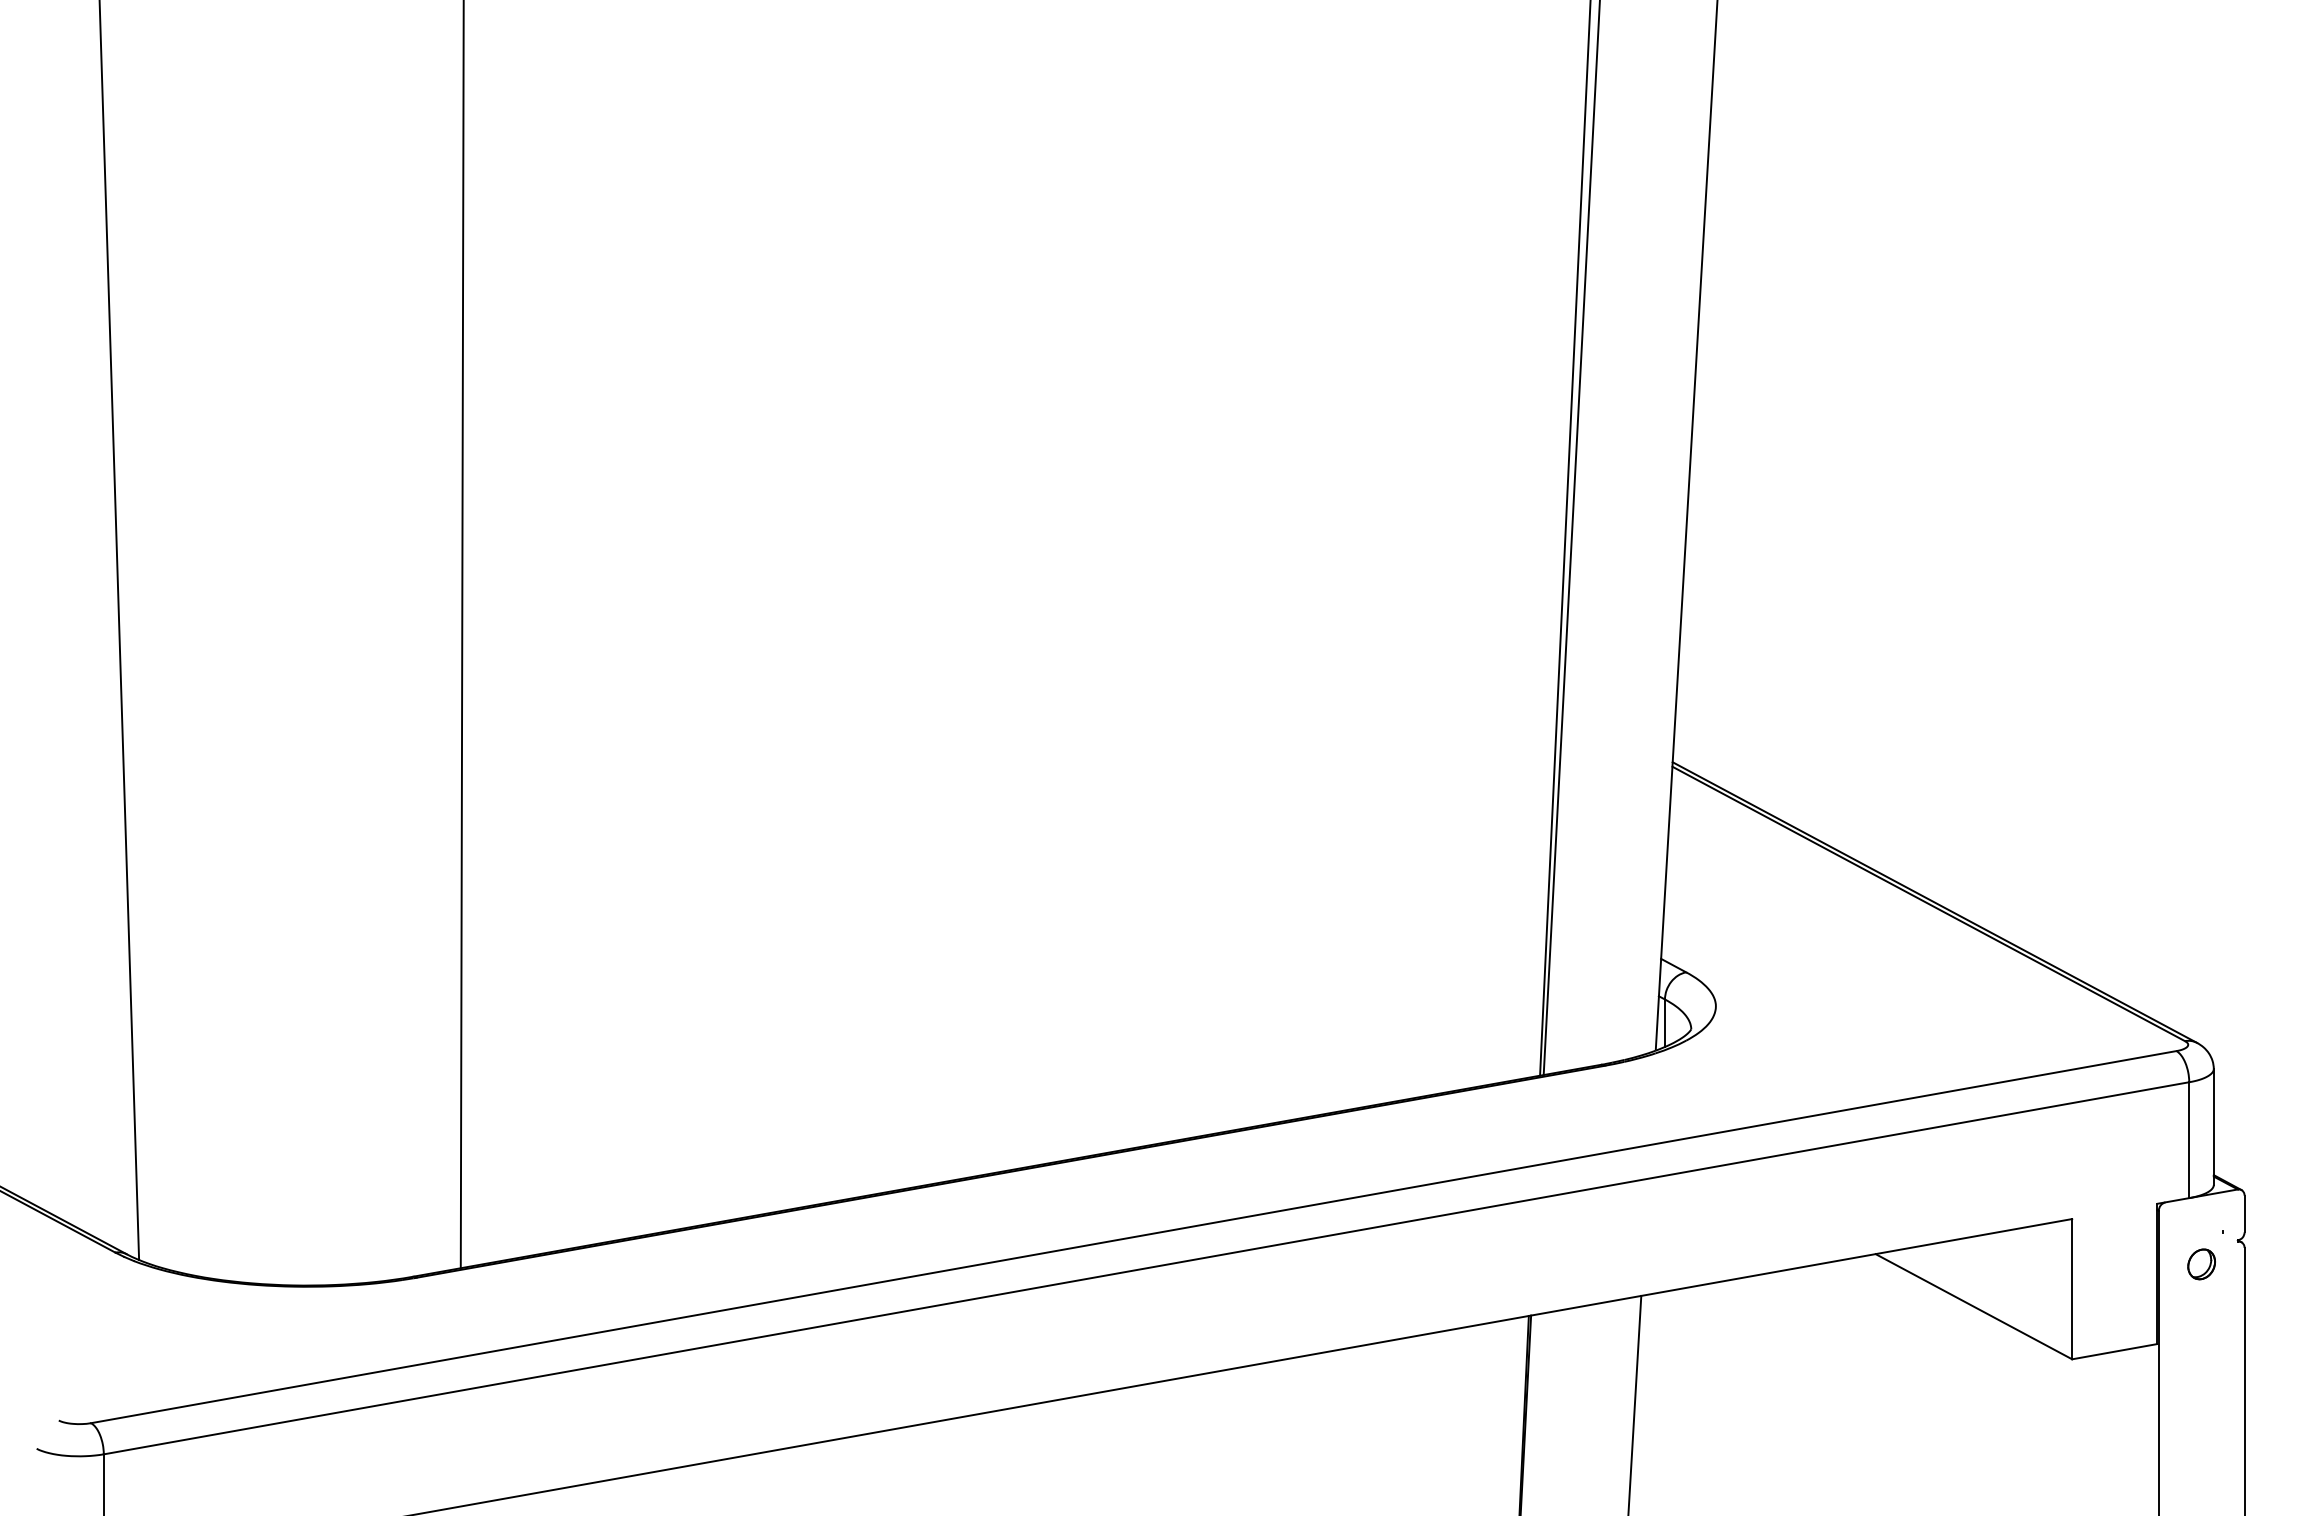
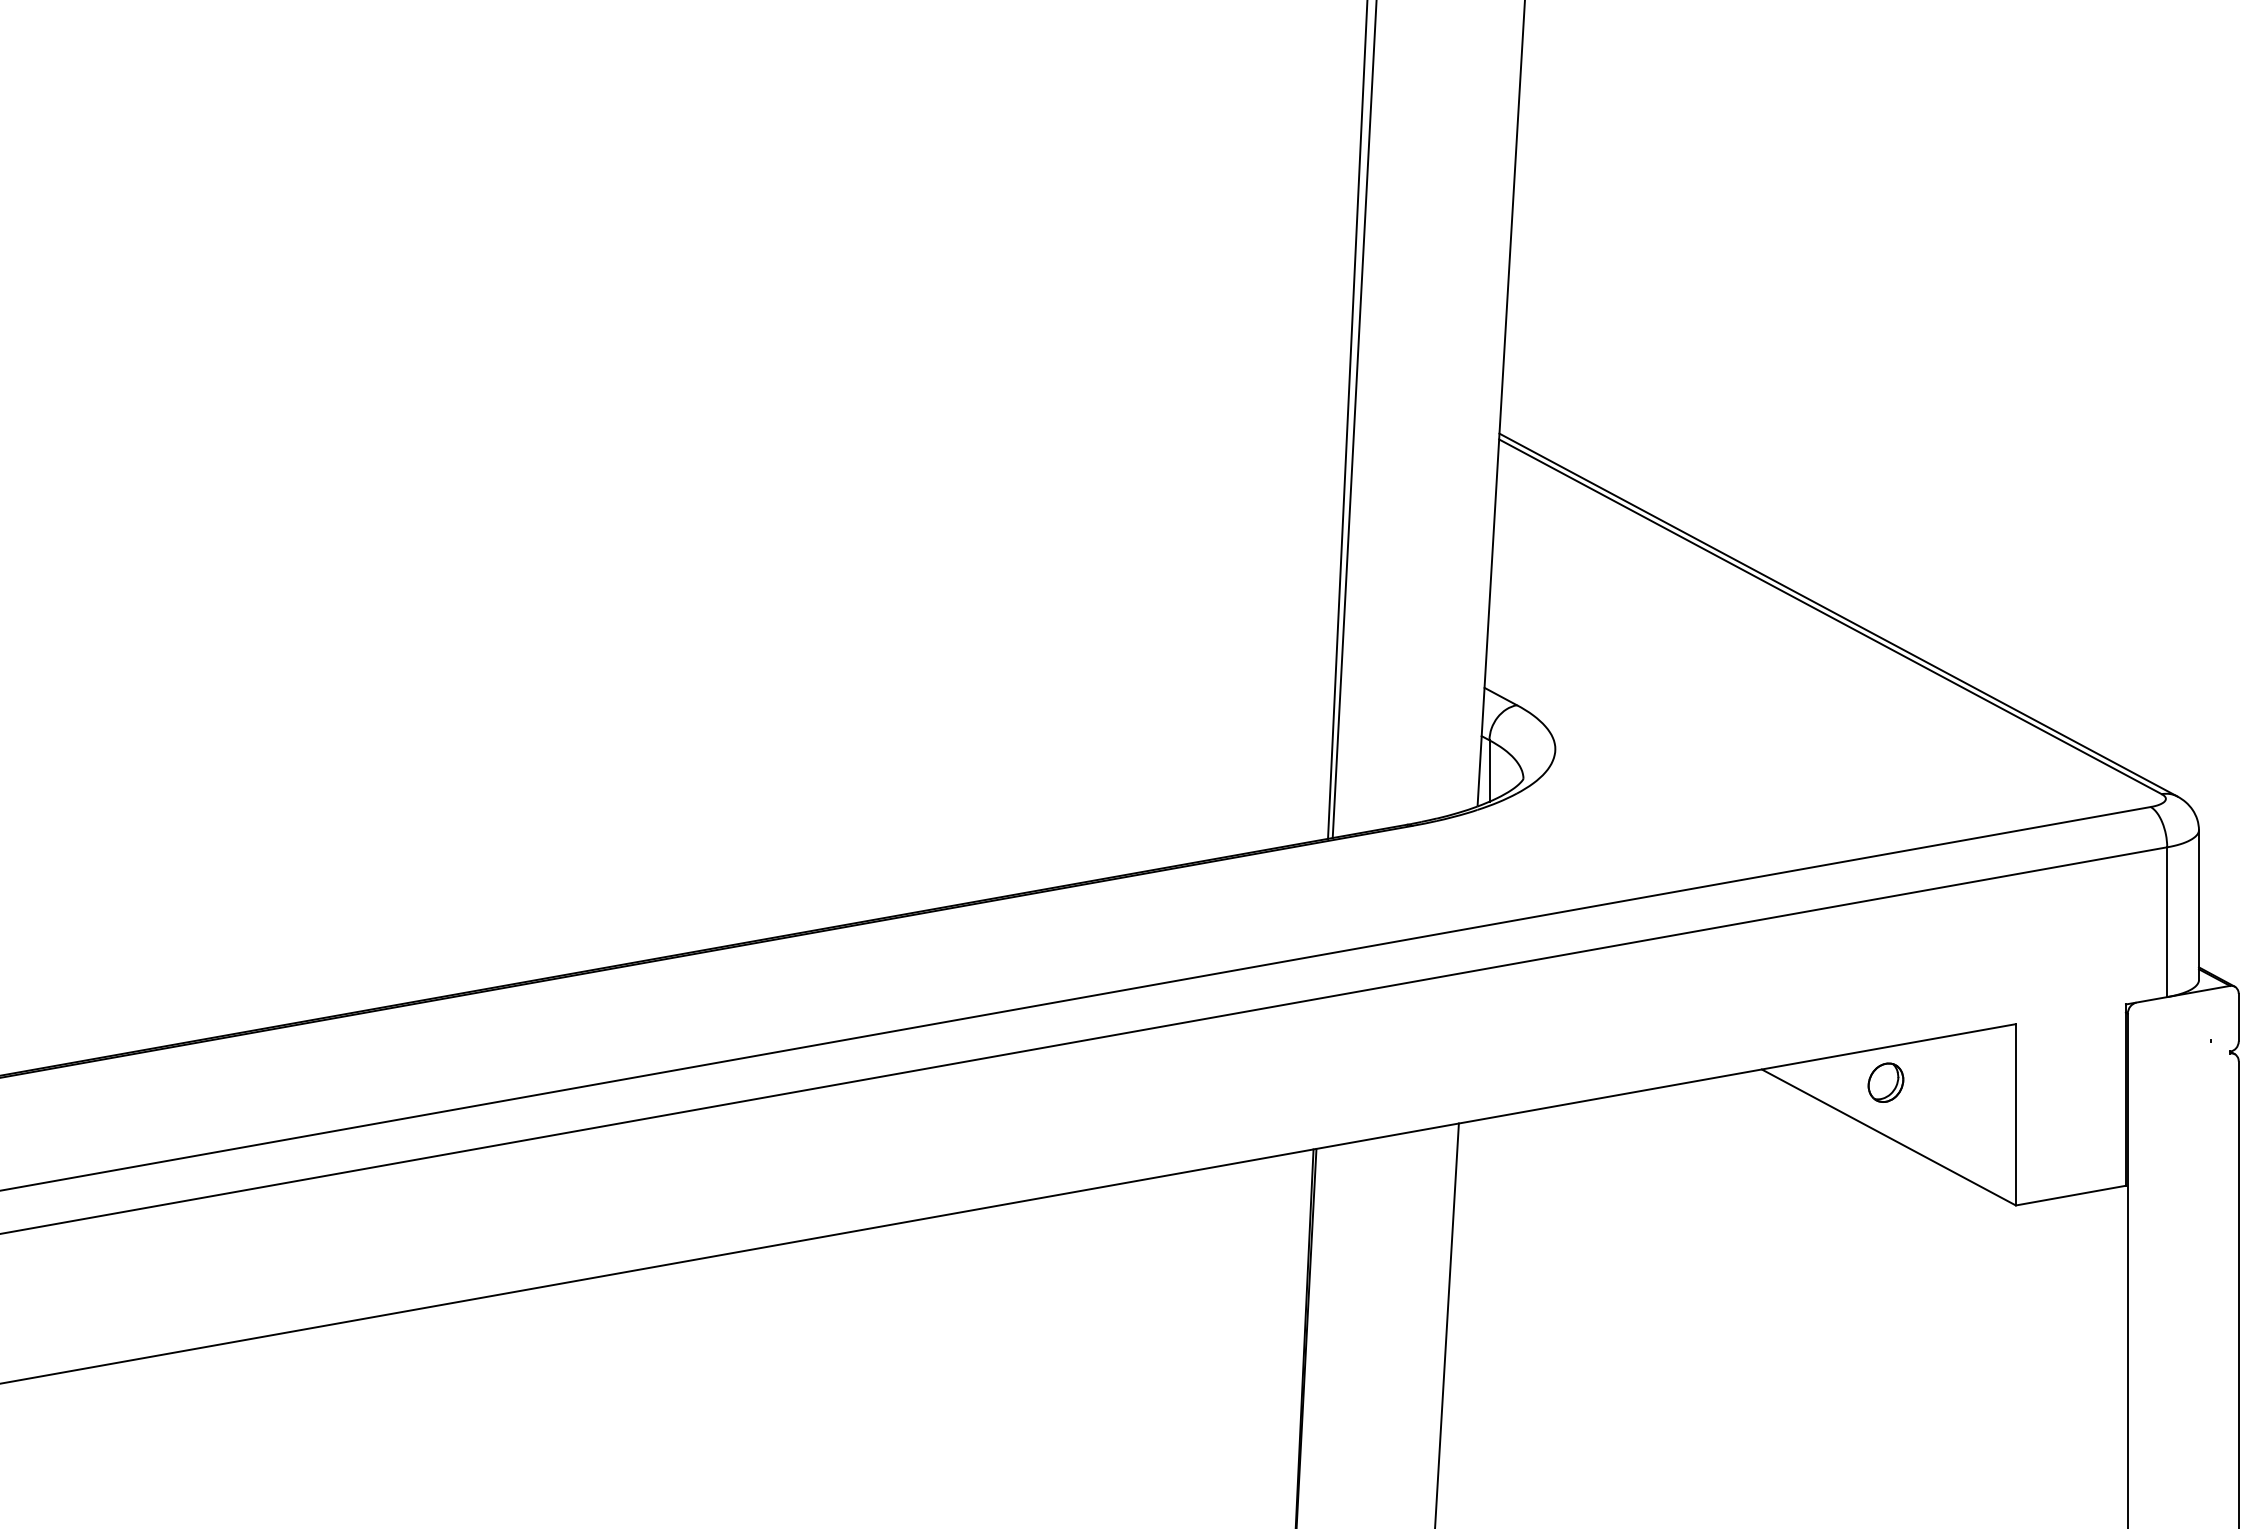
part: (2201, 1264) -> (1885, 1082), moved

